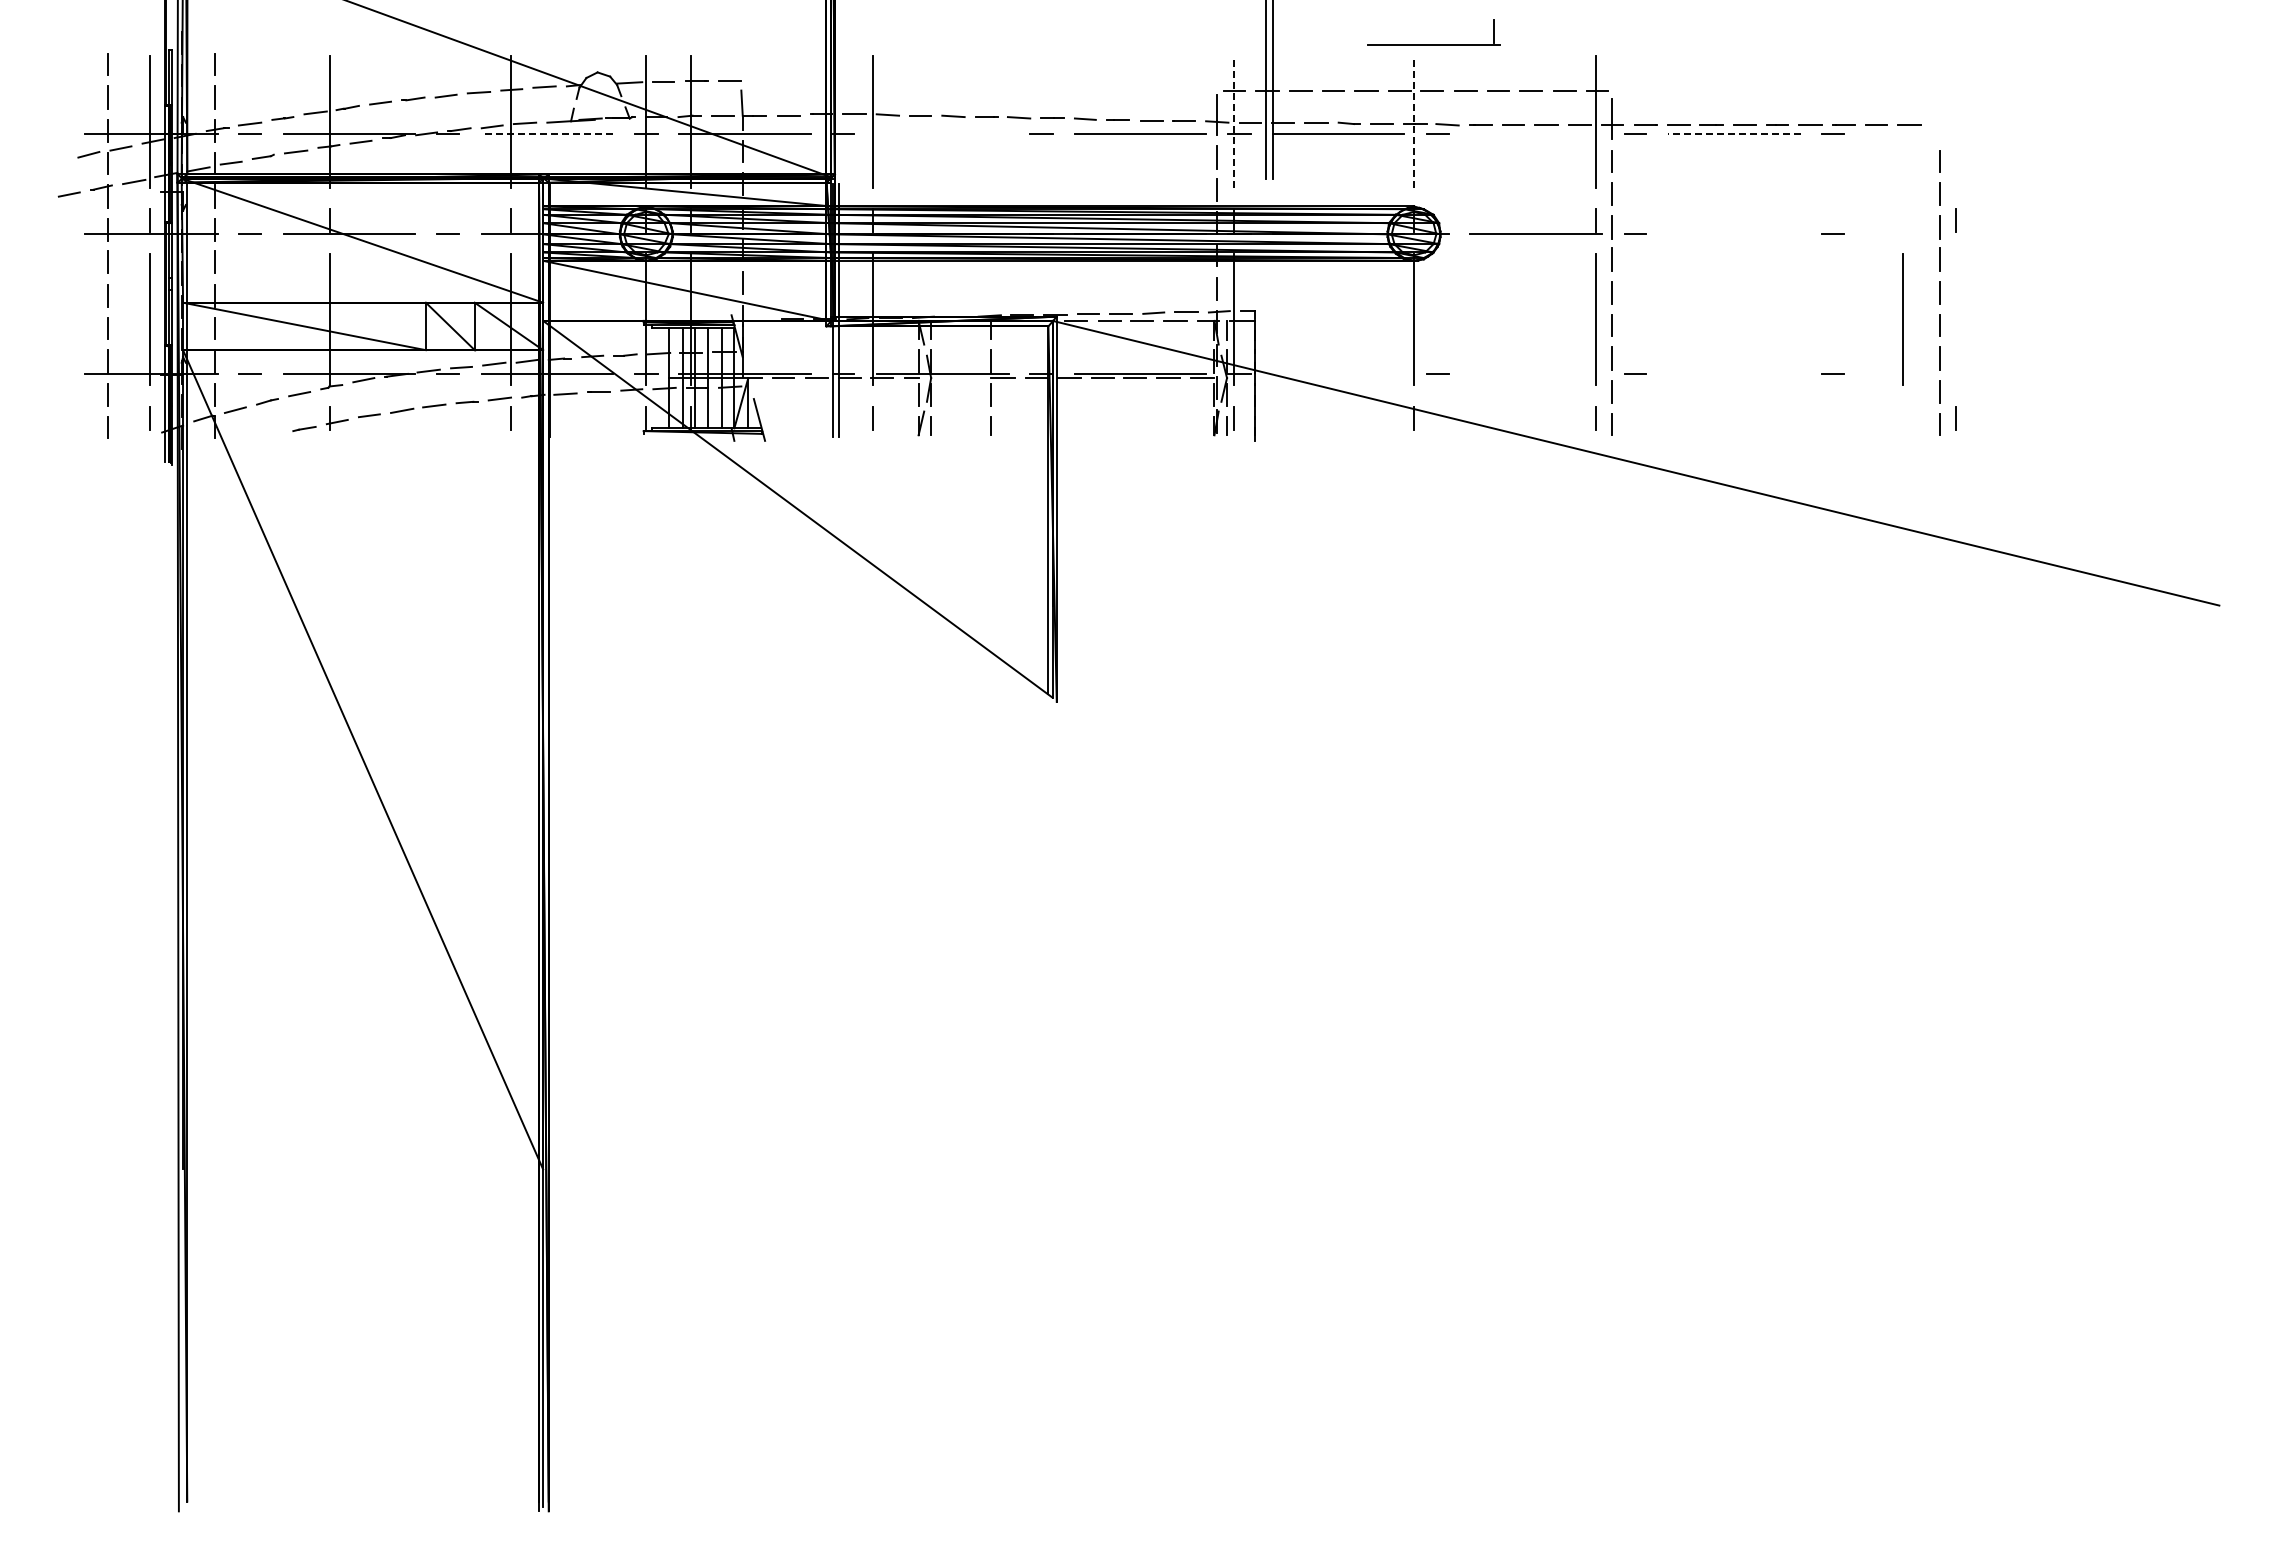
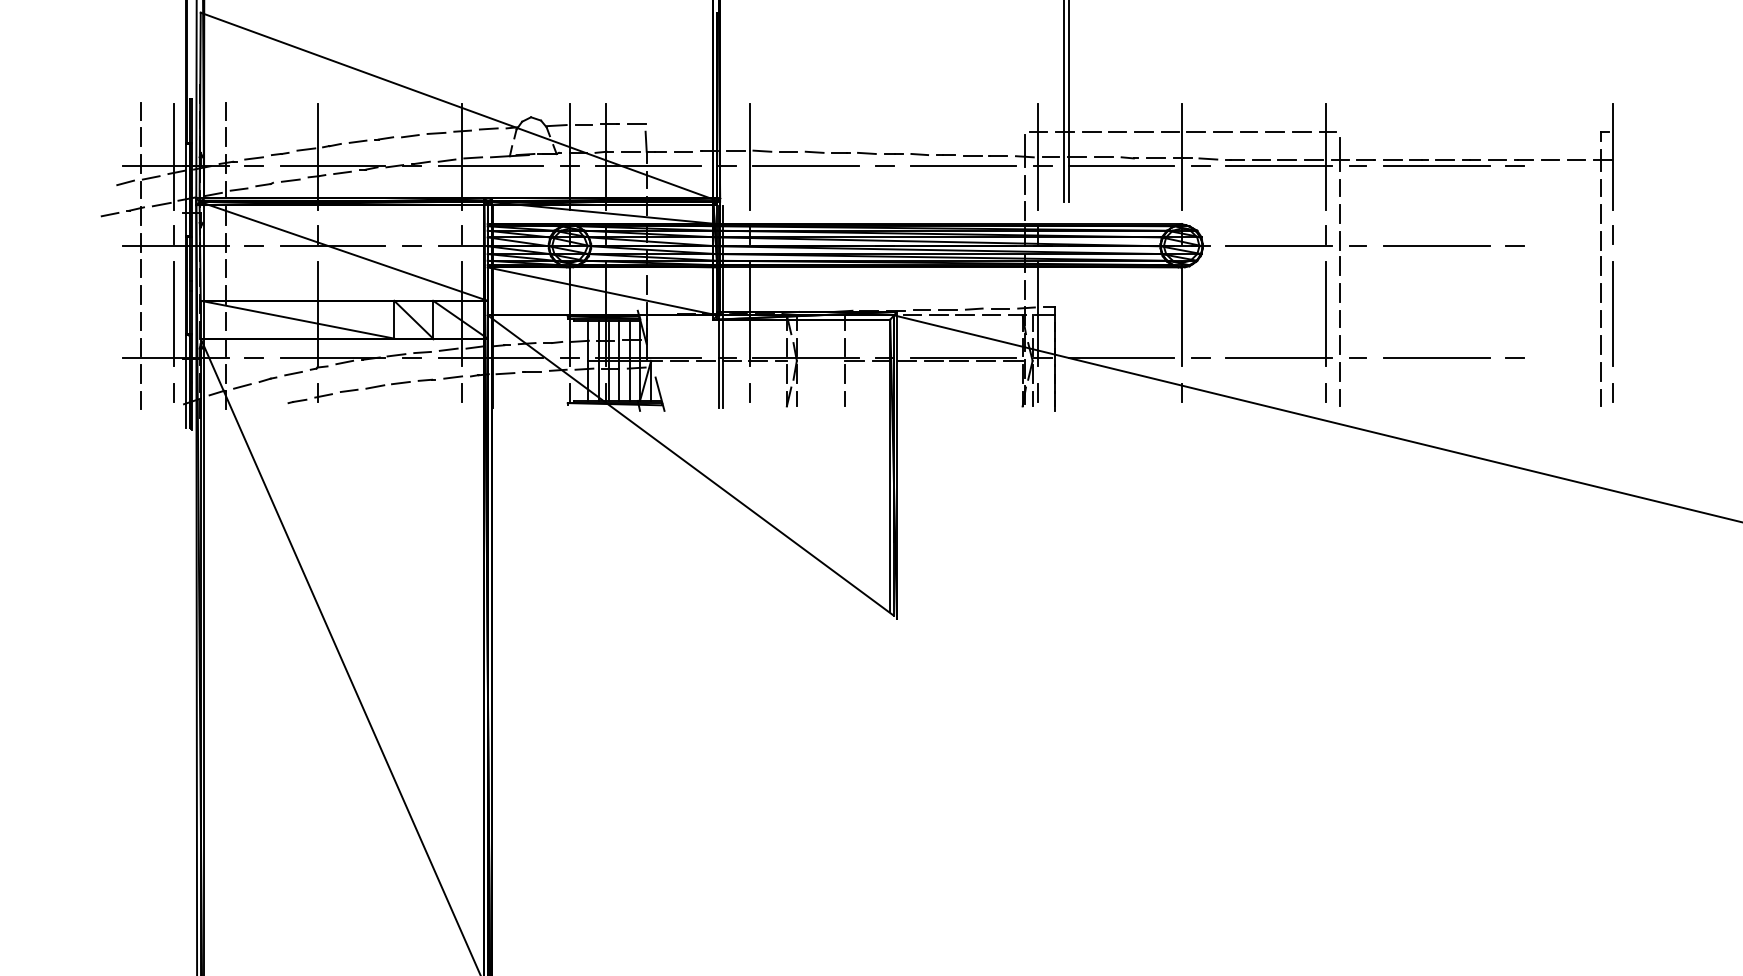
part: (1433, 44) -> (1197, 95), removed
line: (1234, 121) -> (1038, 156), dashed -> solid
line: (1414, 121) -> (1182, 156), dashed -> solid
part: (1943, 121) -> (1603, 156), added
line: (547, 133) -> (491, 165), dashed -> solid
line: (942, 133) -> (805, 165), added
line: (1535, 133) -> (1278, 165), added
line: (1733, 133) -> (1436, 165), dashed -> solid
line: (1734, 234) -> (1437, 246), added
line: (1902, 319) -> (1613, 314), moved
line: (1338, 373) -> (1121, 357), added
line: (1535, 373) -> (1278, 357), added
line: (1734, 373) -> (1437, 357), added

